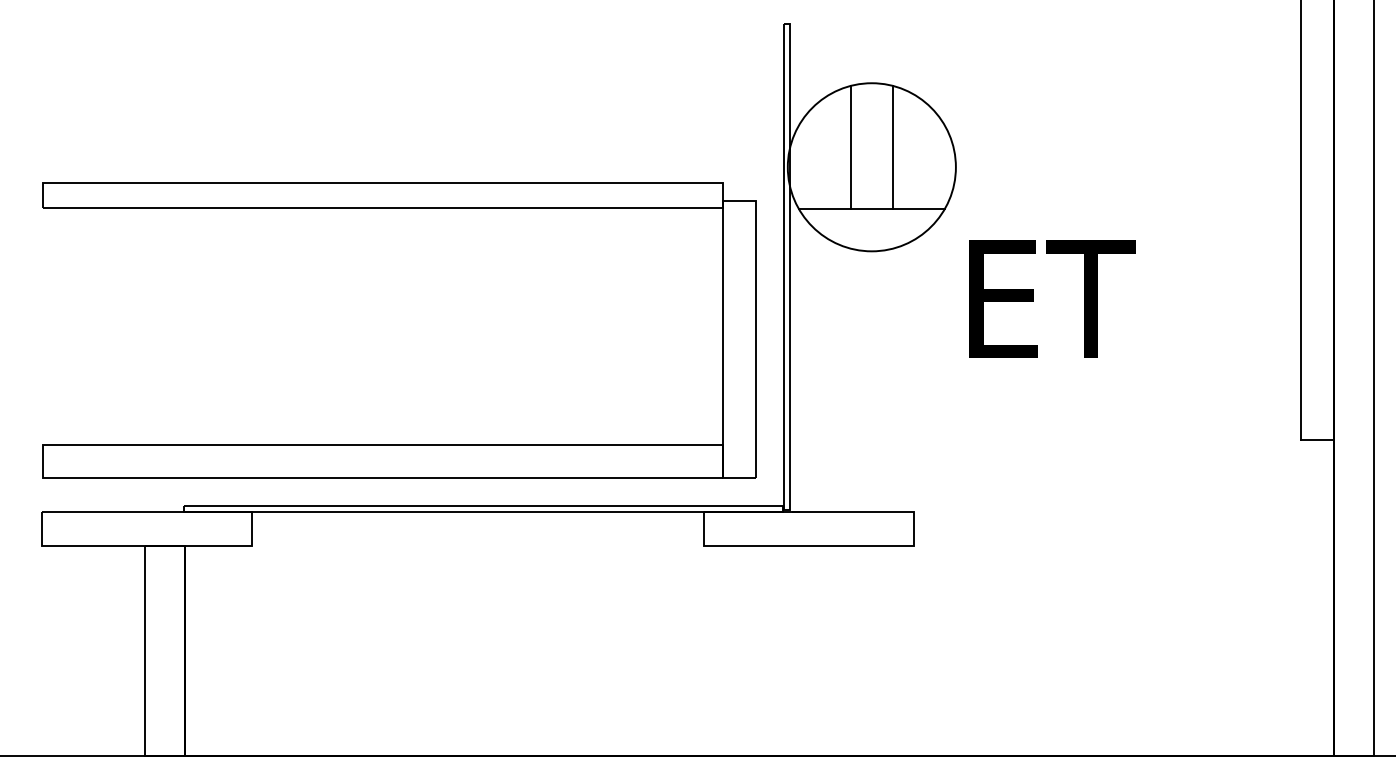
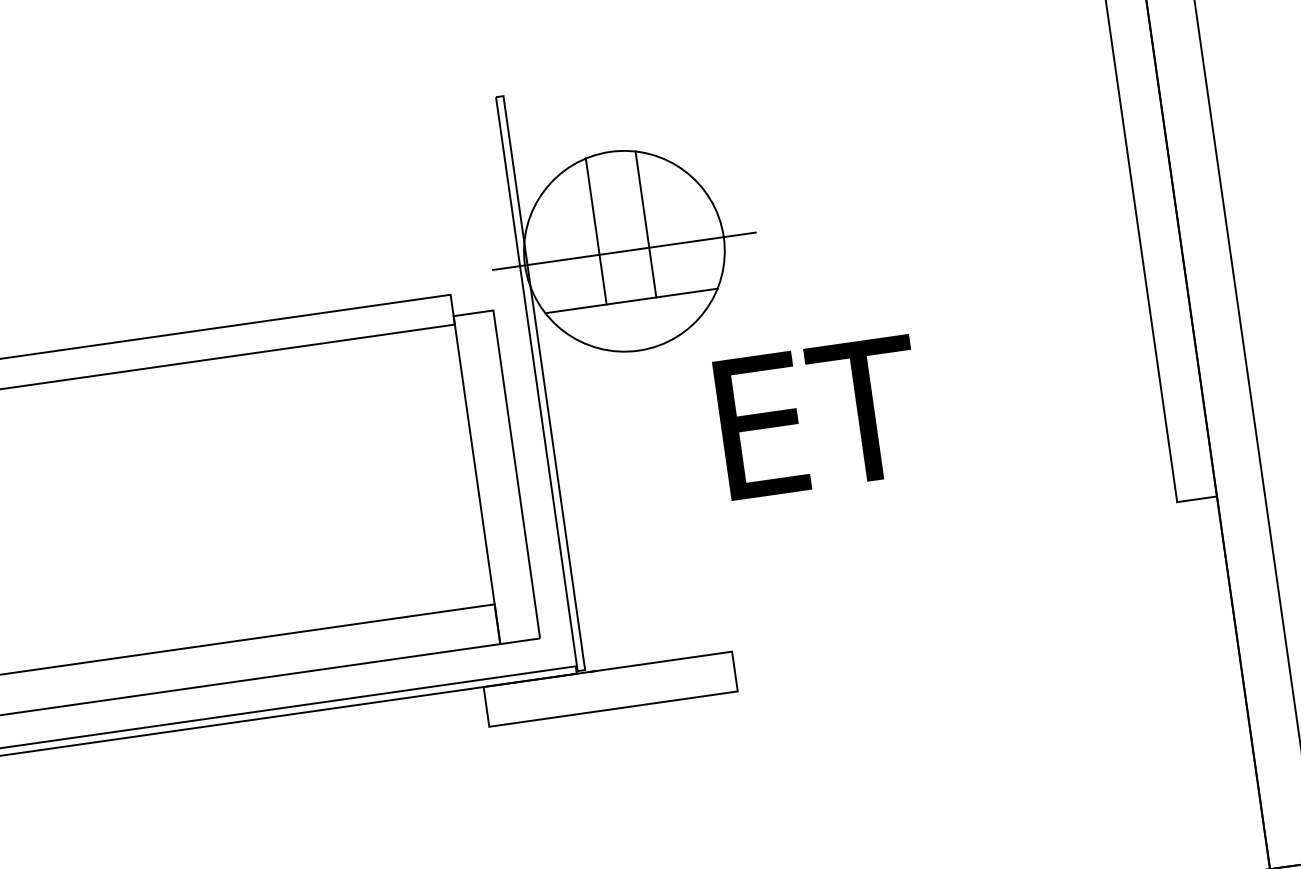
line: (871, 167) -> (624, 251), added
text: (1052, 298) -> (820, 416), moved

